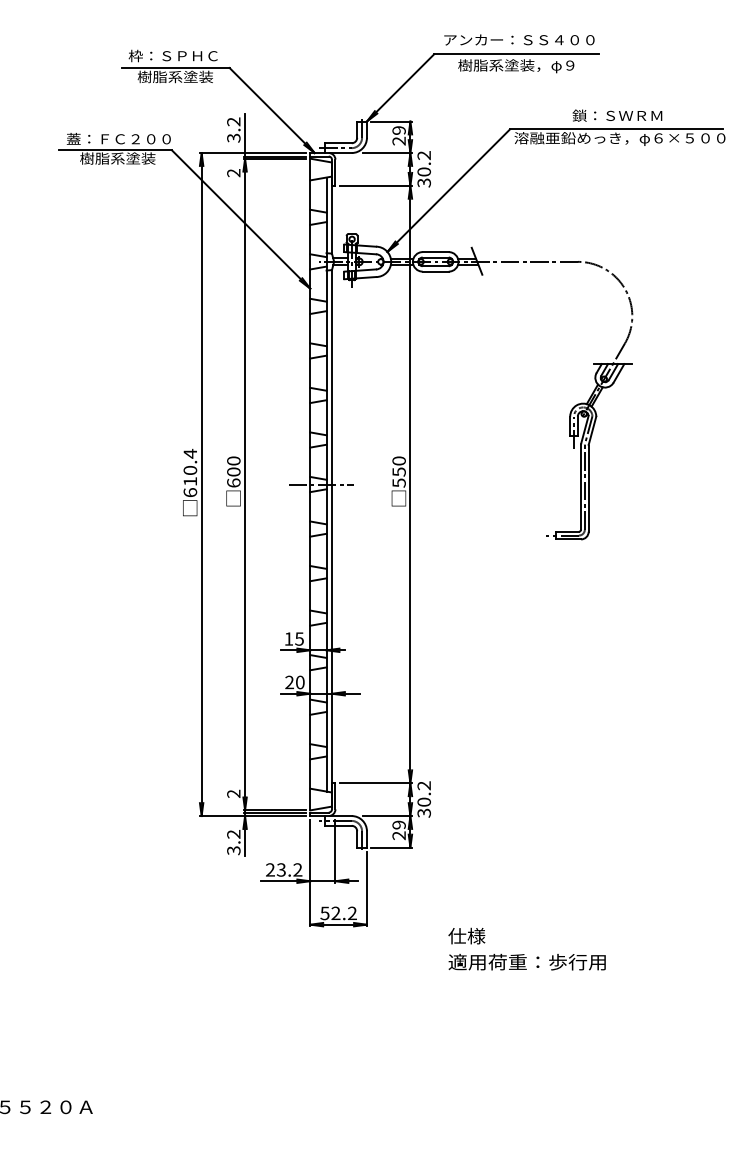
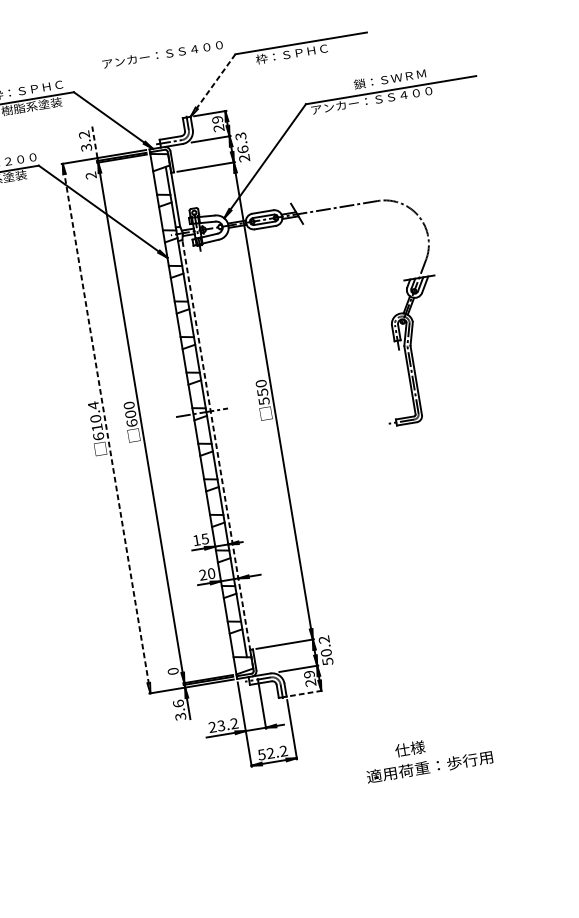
text: (519, 39) -> (162, 54), moved
text: (516, 66) -> (302, 53), 樹脂系塗装，φ９ -> 枠：ＳＰＨＣ
line: (400, 87) -> (212, 85), solid -> dashed
line: (245, 133) -> (95, 142), solid -> dashed
text: (619, 138) -> (394, 96), 溶融亜鉛めっき，φ６×５００ -> アンカー：ＳＳ４００
text: (423, 169) -> (242, 147), 30.2 -> 26.3
line: (201, 484) -> (106, 428), solid -> dashed
line: (331, 537) -> (217, 453), solid -> dashed
text: (233, 793) -> (172, 671), 2 -> 0
text: (423, 812) -> (327, 661), 30.2 -> 50.2
text: (233, 833) -> (178, 703), 3.2 -> 3.6
line: (392, 847) -> (307, 693), solid -> dashed
text: (466, 935) -> (409, 748), moved

